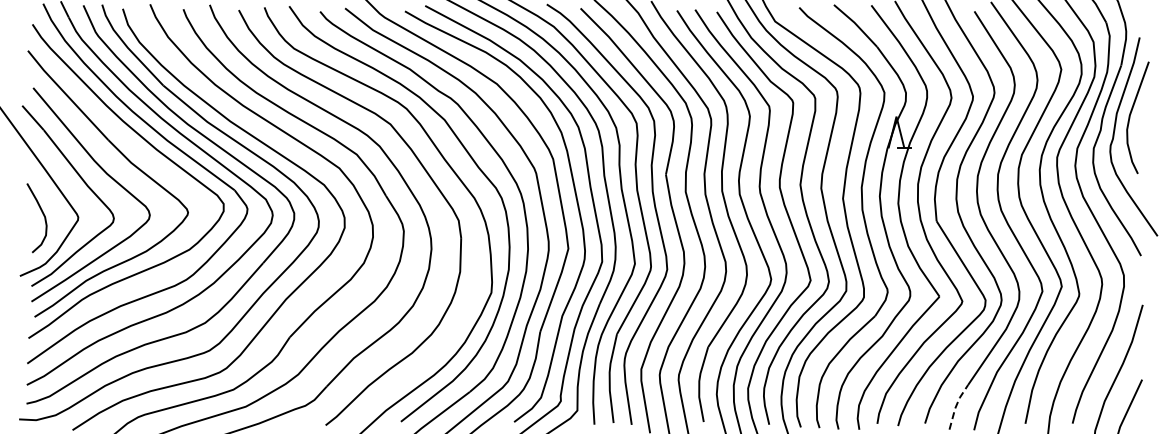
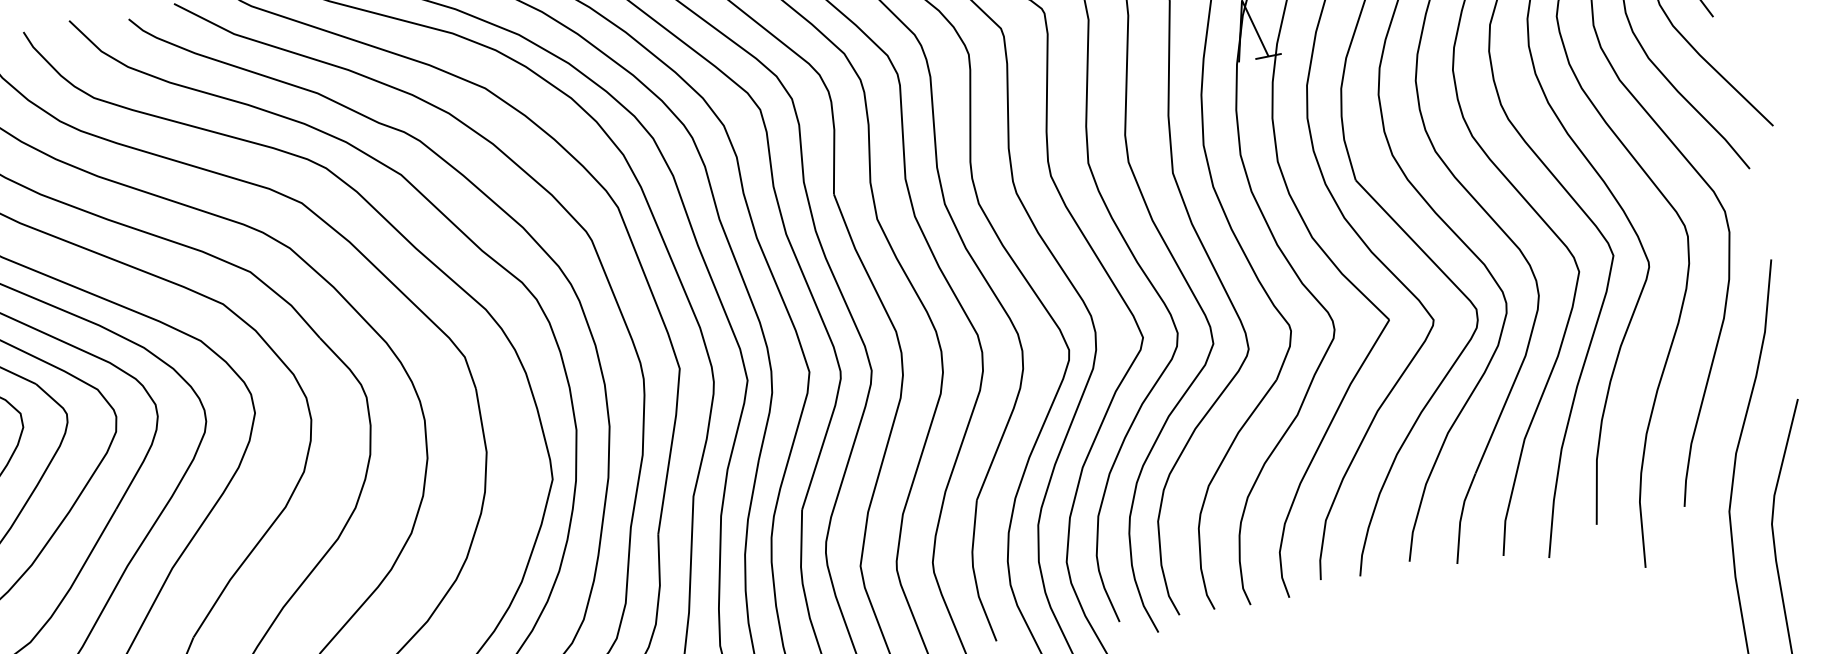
line: (956, 405) -> (1461, 516), dashed -> solid

